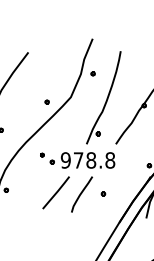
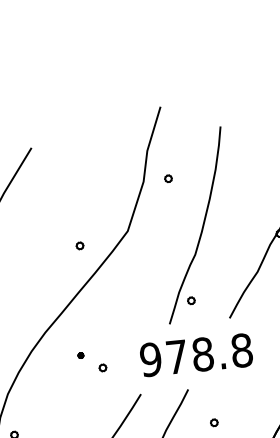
text: (87, 160) -> (195, 355), moved

